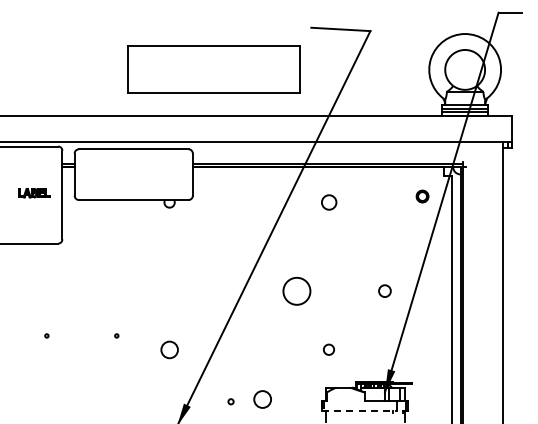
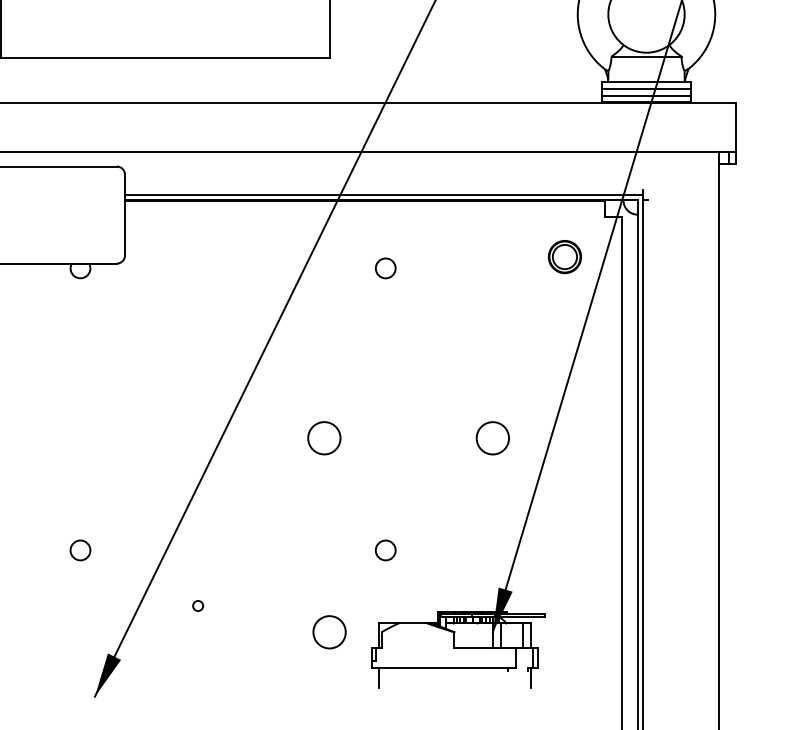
circle: (422, 196) -> (564, 256), size x1.43
circle: (328, 202) -> (384, 268), size x0.71
circle: (296, 290) -> (323, 436), size x0.62
circle: (384, 290) -> (492, 436), size x1.43
circle: (169, 349) -> (80, 549), size x0.62
circle: (262, 399) -> (329, 632), moved
circle: (230, 401) -> (197, 605), moved
line: (359, 411) -> (444, 668), dashed -> solid

